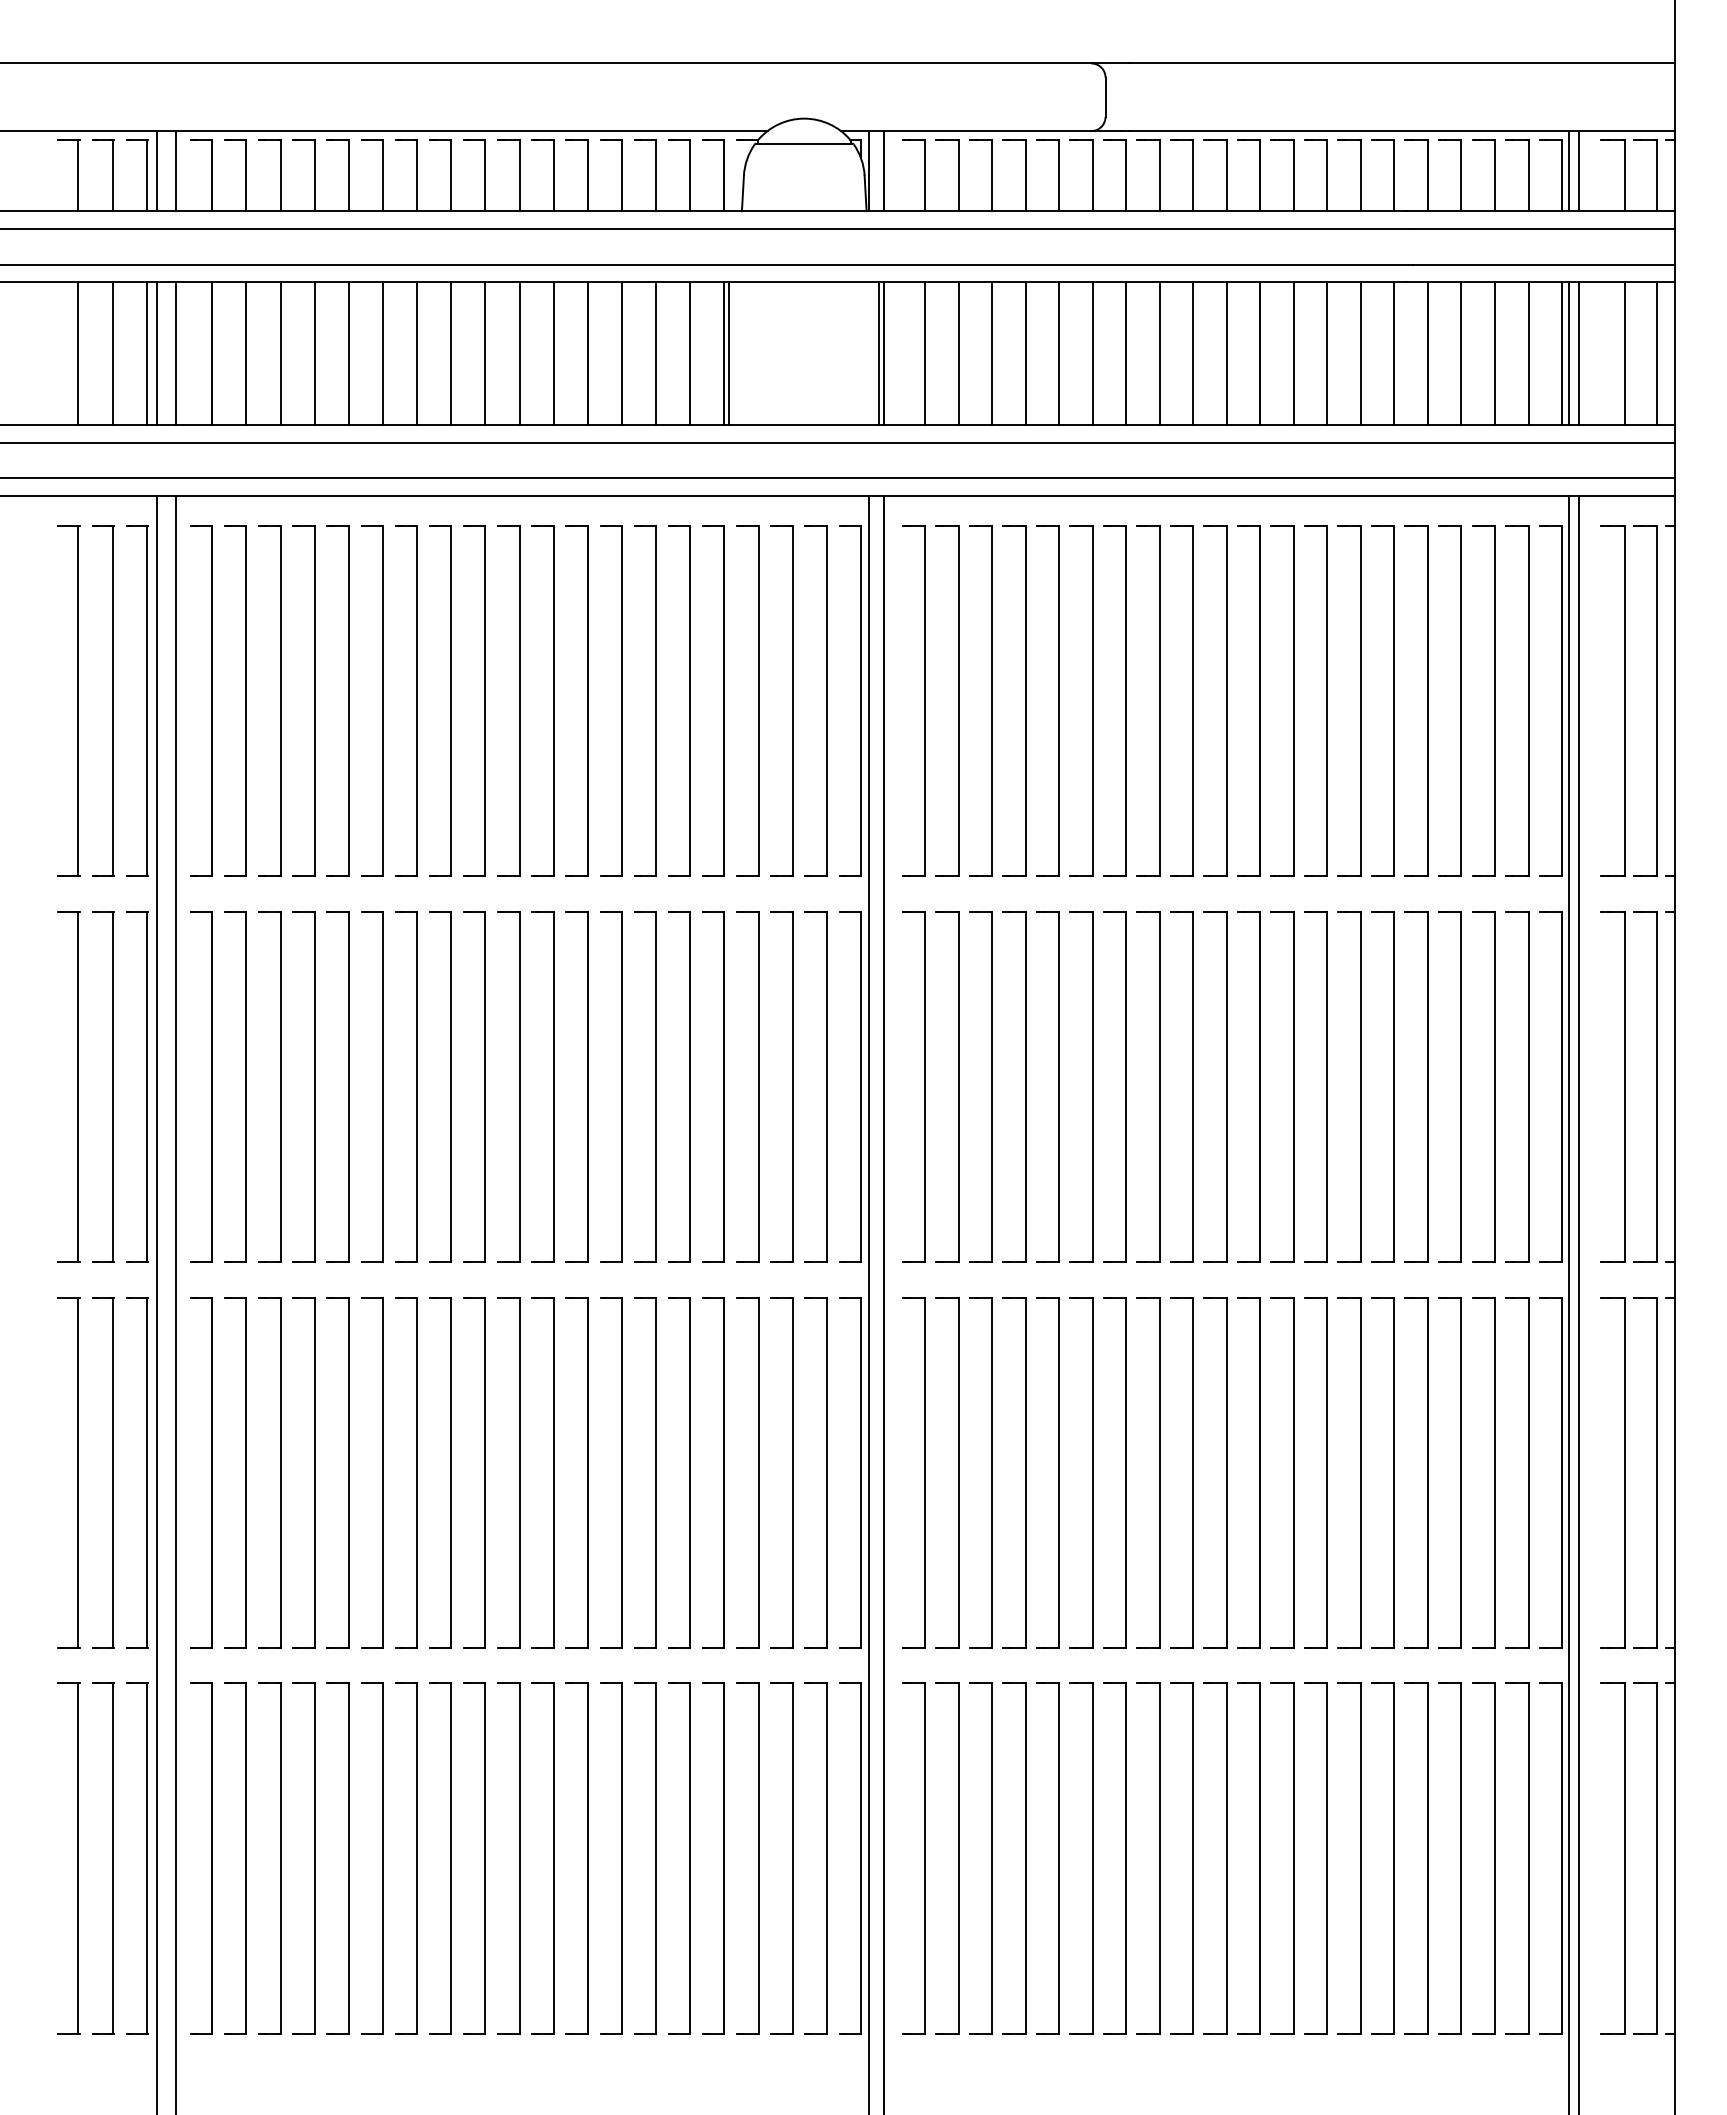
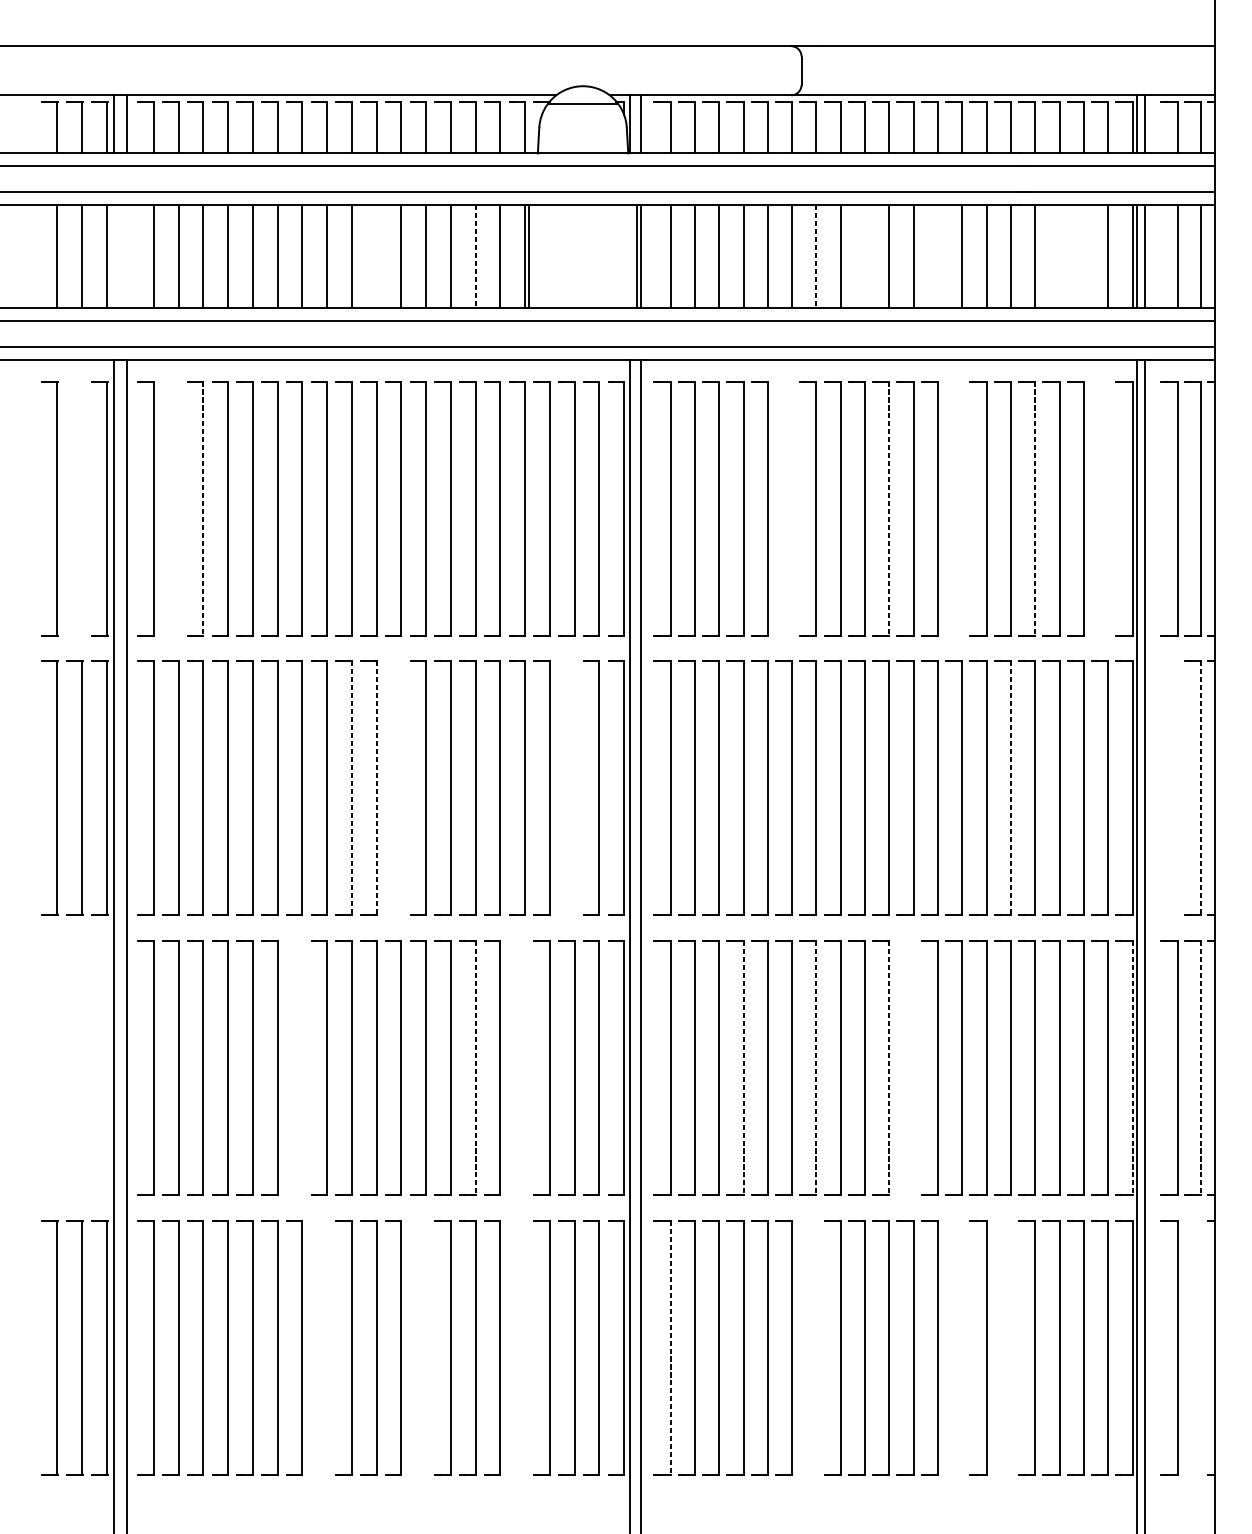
line: (157, 353) -> (114, 256), removed
line: (175, 353) -> (127, 256), removed
line: (519, 353) -> (376, 256), removed
line: (1193, 353) -> (865, 256), removed
line: (1293, 353) -> (937, 256), removed
line: (1461, 353) -> (1059, 256), removed
line: (1494, 353) -> (1083, 256), removed
line: (656, 354) -> (475, 257), solid -> dashed
line: (1126, 354) -> (816, 257), solid -> dashed
part: (112, 700) -> (81, 508), removed
part: (245, 700) -> (177, 508), removed
part: (1092, 700) -> (792, 508), removed
part: (1326, 700) -> (961, 508), removed
part: (1528, 700) -> (1108, 508), removed
line: (280, 701) -> (203, 508), solid -> dashed
line: (1226, 701) -> (889, 508), solid -> dashed
line: (1427, 701) -> (1034, 508), solid -> dashed
part: (553, 1086) -> (401, 788), removed
part: (792, 1086) -> (574, 788), removed
part: (1624, 1086) -> (1177, 788), removed
line: (485, 1087) -> (351, 788), solid -> dashed
line: (519, 1087) -> (376, 788), solid -> dashed
line: (1394, 1087) -> (1011, 788), solid -> dashed
line: (1657, 1087) -> (1201, 788), solid -> dashed
part: (77, 1472) -> (56, 1067), removed
part: (112, 1472) -> (81, 1067), removed
part: (146, 1472) -> (106, 1067), removed
part: (416, 1472) -> (301, 1067), removed
part: (723, 1472) -> (524, 1067), removed
part: (1259, 1472) -> (913, 1067), removed
line: (656, 1473) -> (475, 1068), solid -> dashed
line: (1025, 1473) -> (743, 1068), solid -> dashed
line: (1126, 1473) -> (816, 1068), solid -> dashed
line: (1226, 1473) -> (889, 1068), solid -> dashed
line: (1562, 1473) -> (1132, 1068), solid -> dashed
line: (1657, 1473) -> (1201, 1068), solid -> dashed
part: (450, 1858) -> (326, 1347), removed
part: (587, 1858) -> (425, 1347), removed
part: (723, 1858) -> (524, 1347), removed
part: (1125, 1858) -> (815, 1347), removed
part: (1326, 1858) -> (961, 1347), removed
part: (1393, 1858) -> (1010, 1347), removed
part: (1656, 1858) -> (1201, 1347), removed
line: (925, 1859) -> (670, 1348), solid -> dashed

